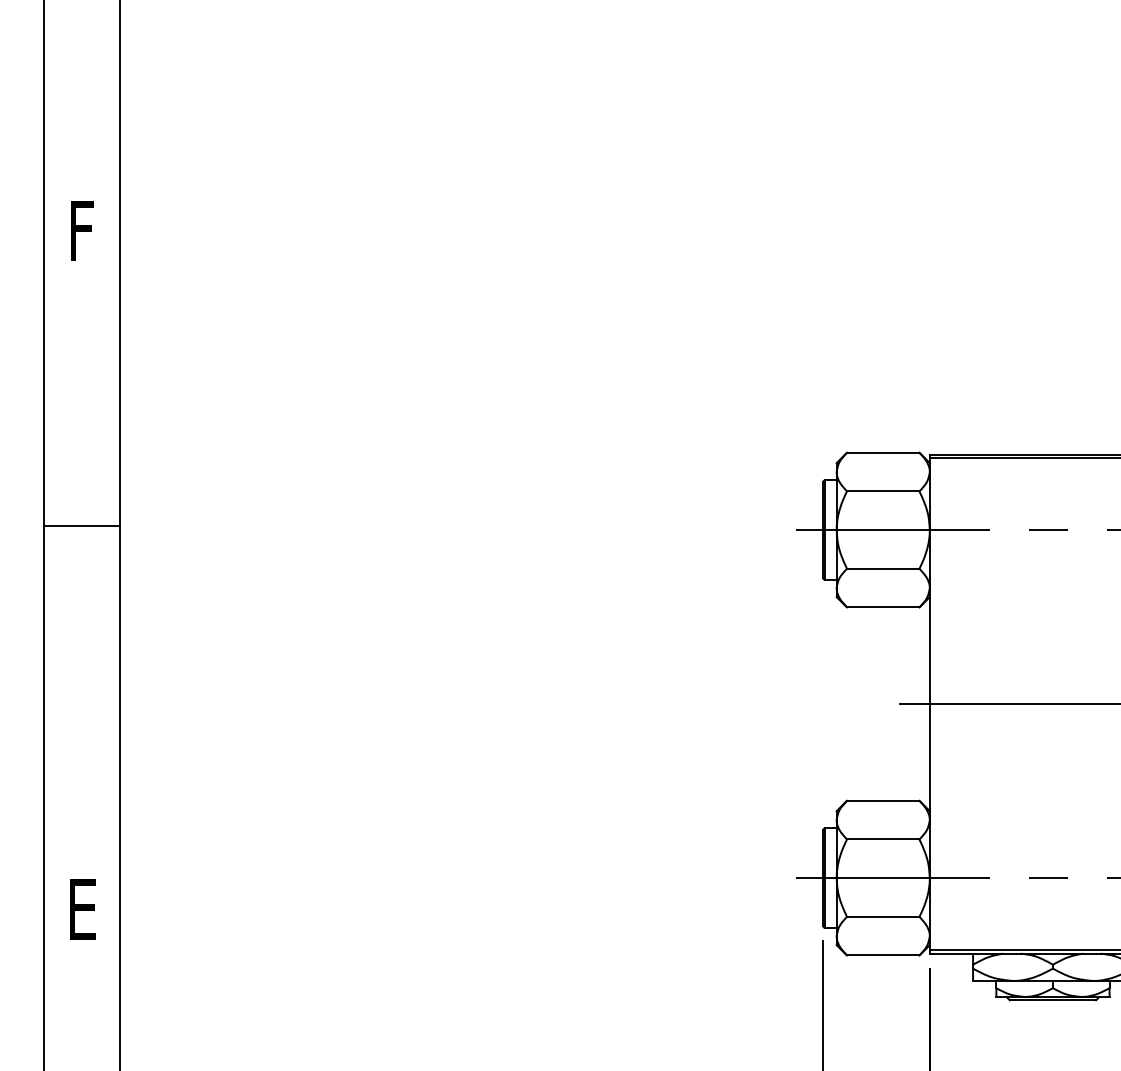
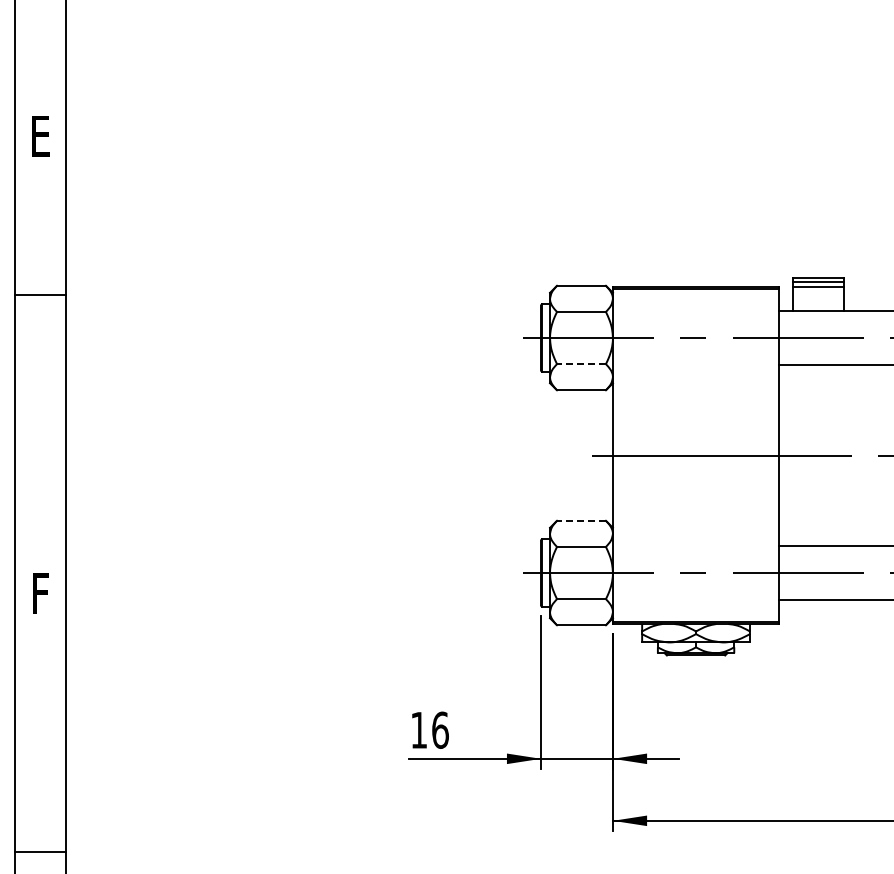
text: (81, 231) -> (40, 136), F -> E
line: (81, 526) -> (40, 295), moved
line: (881, 569) -> (580, 364), solid -> dashed
line: (881, 800) -> (580, 520), solid -> dashed
text: (81, 908) -> (40, 593), E -> F

